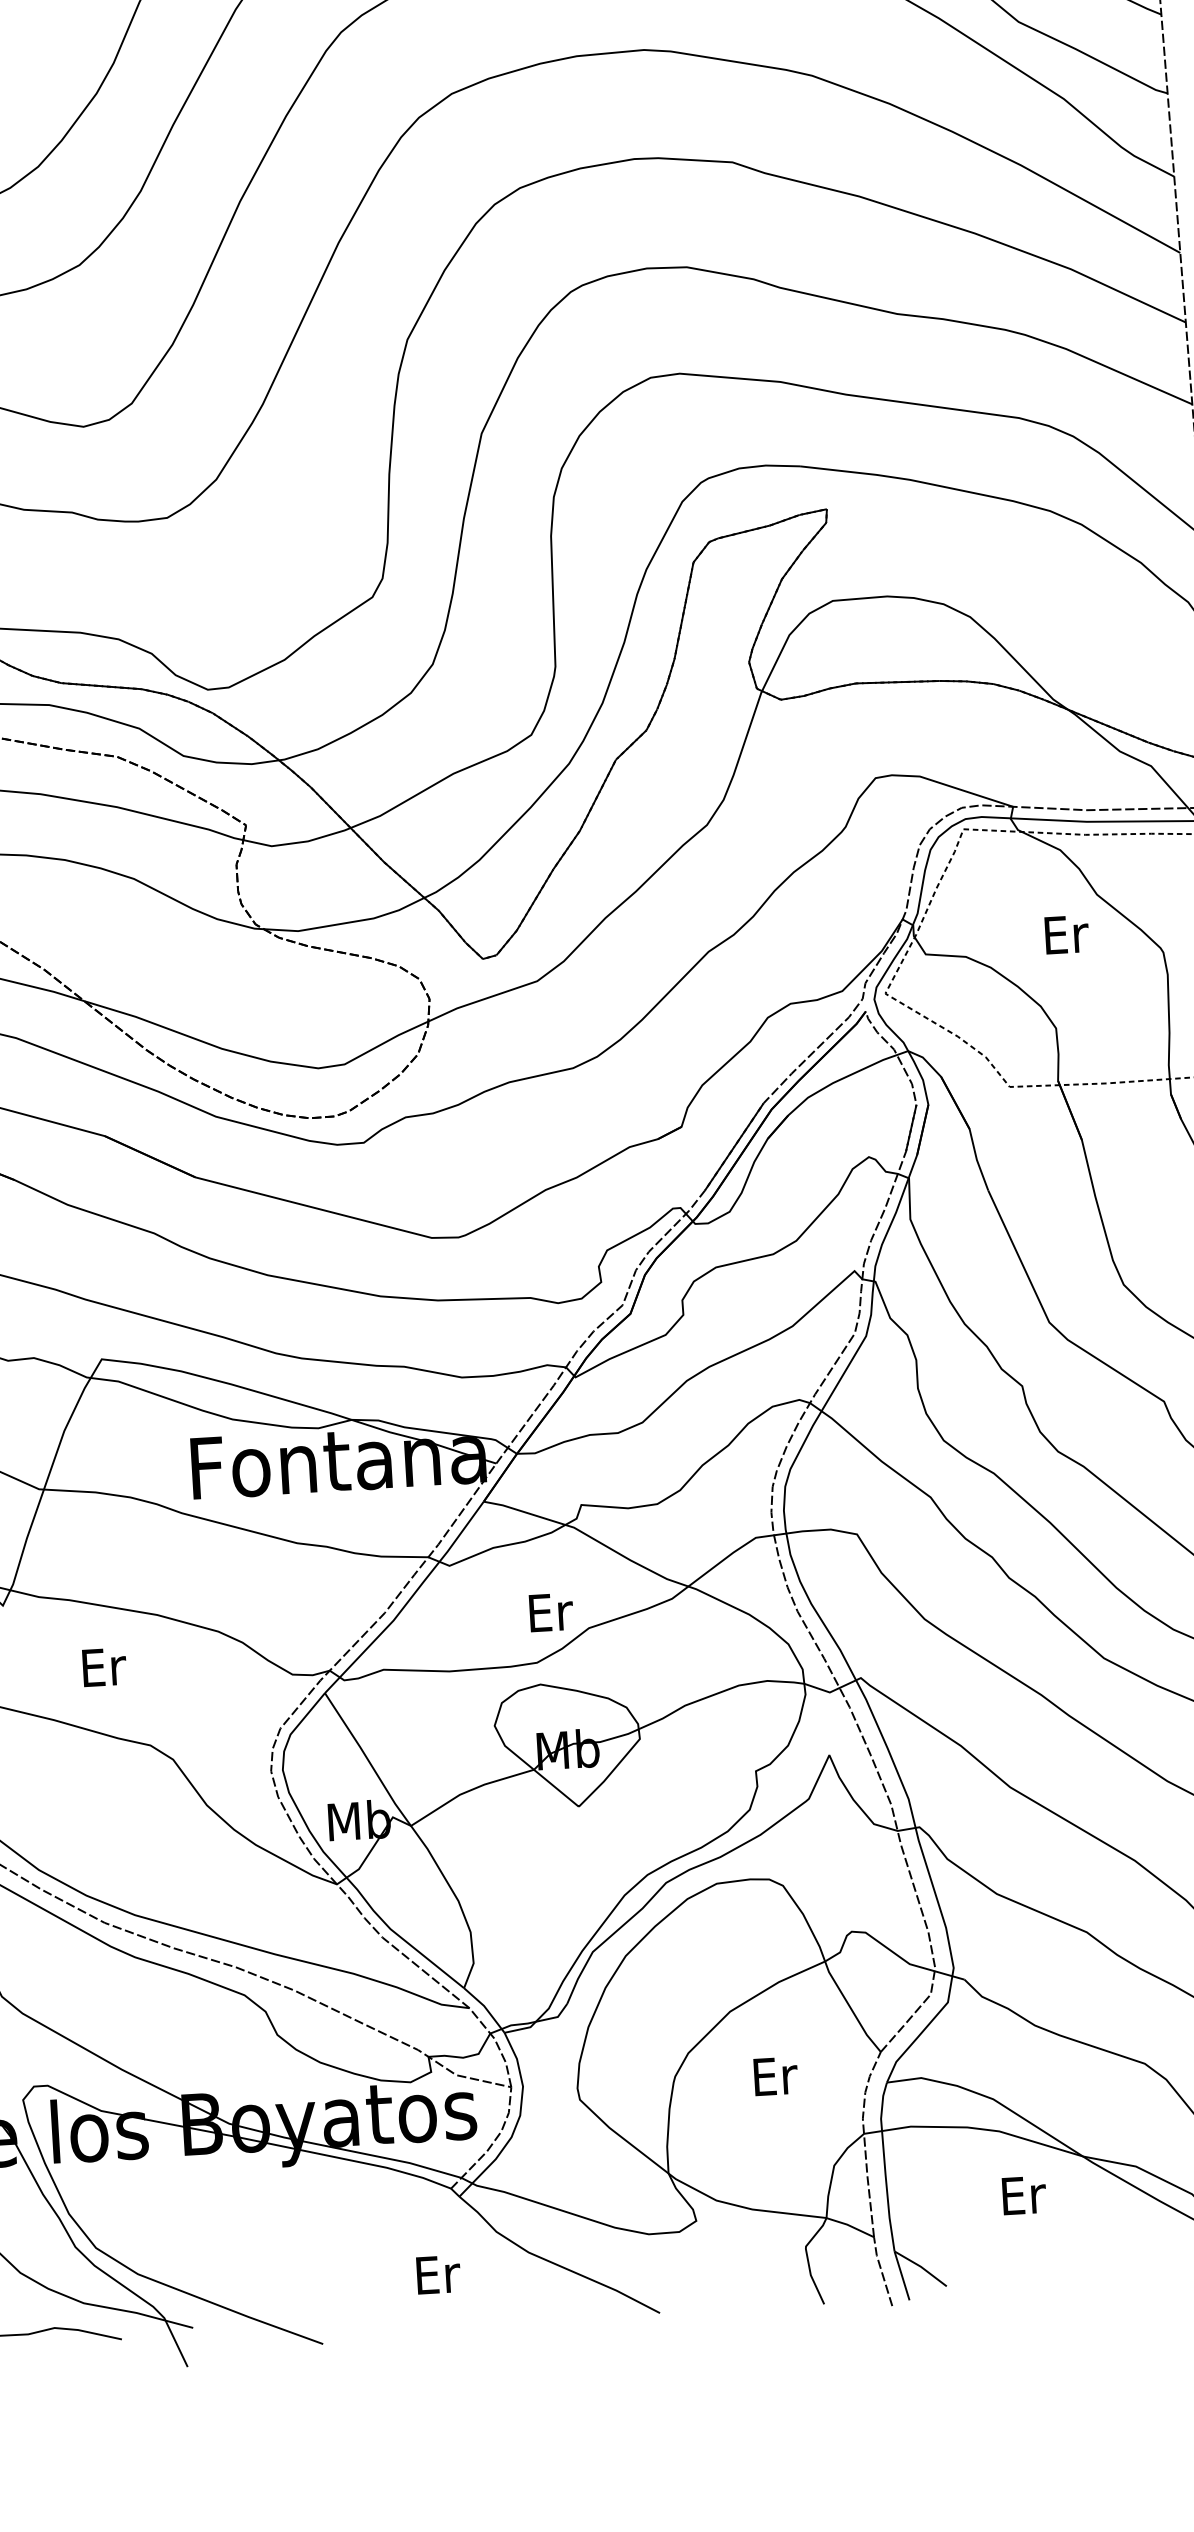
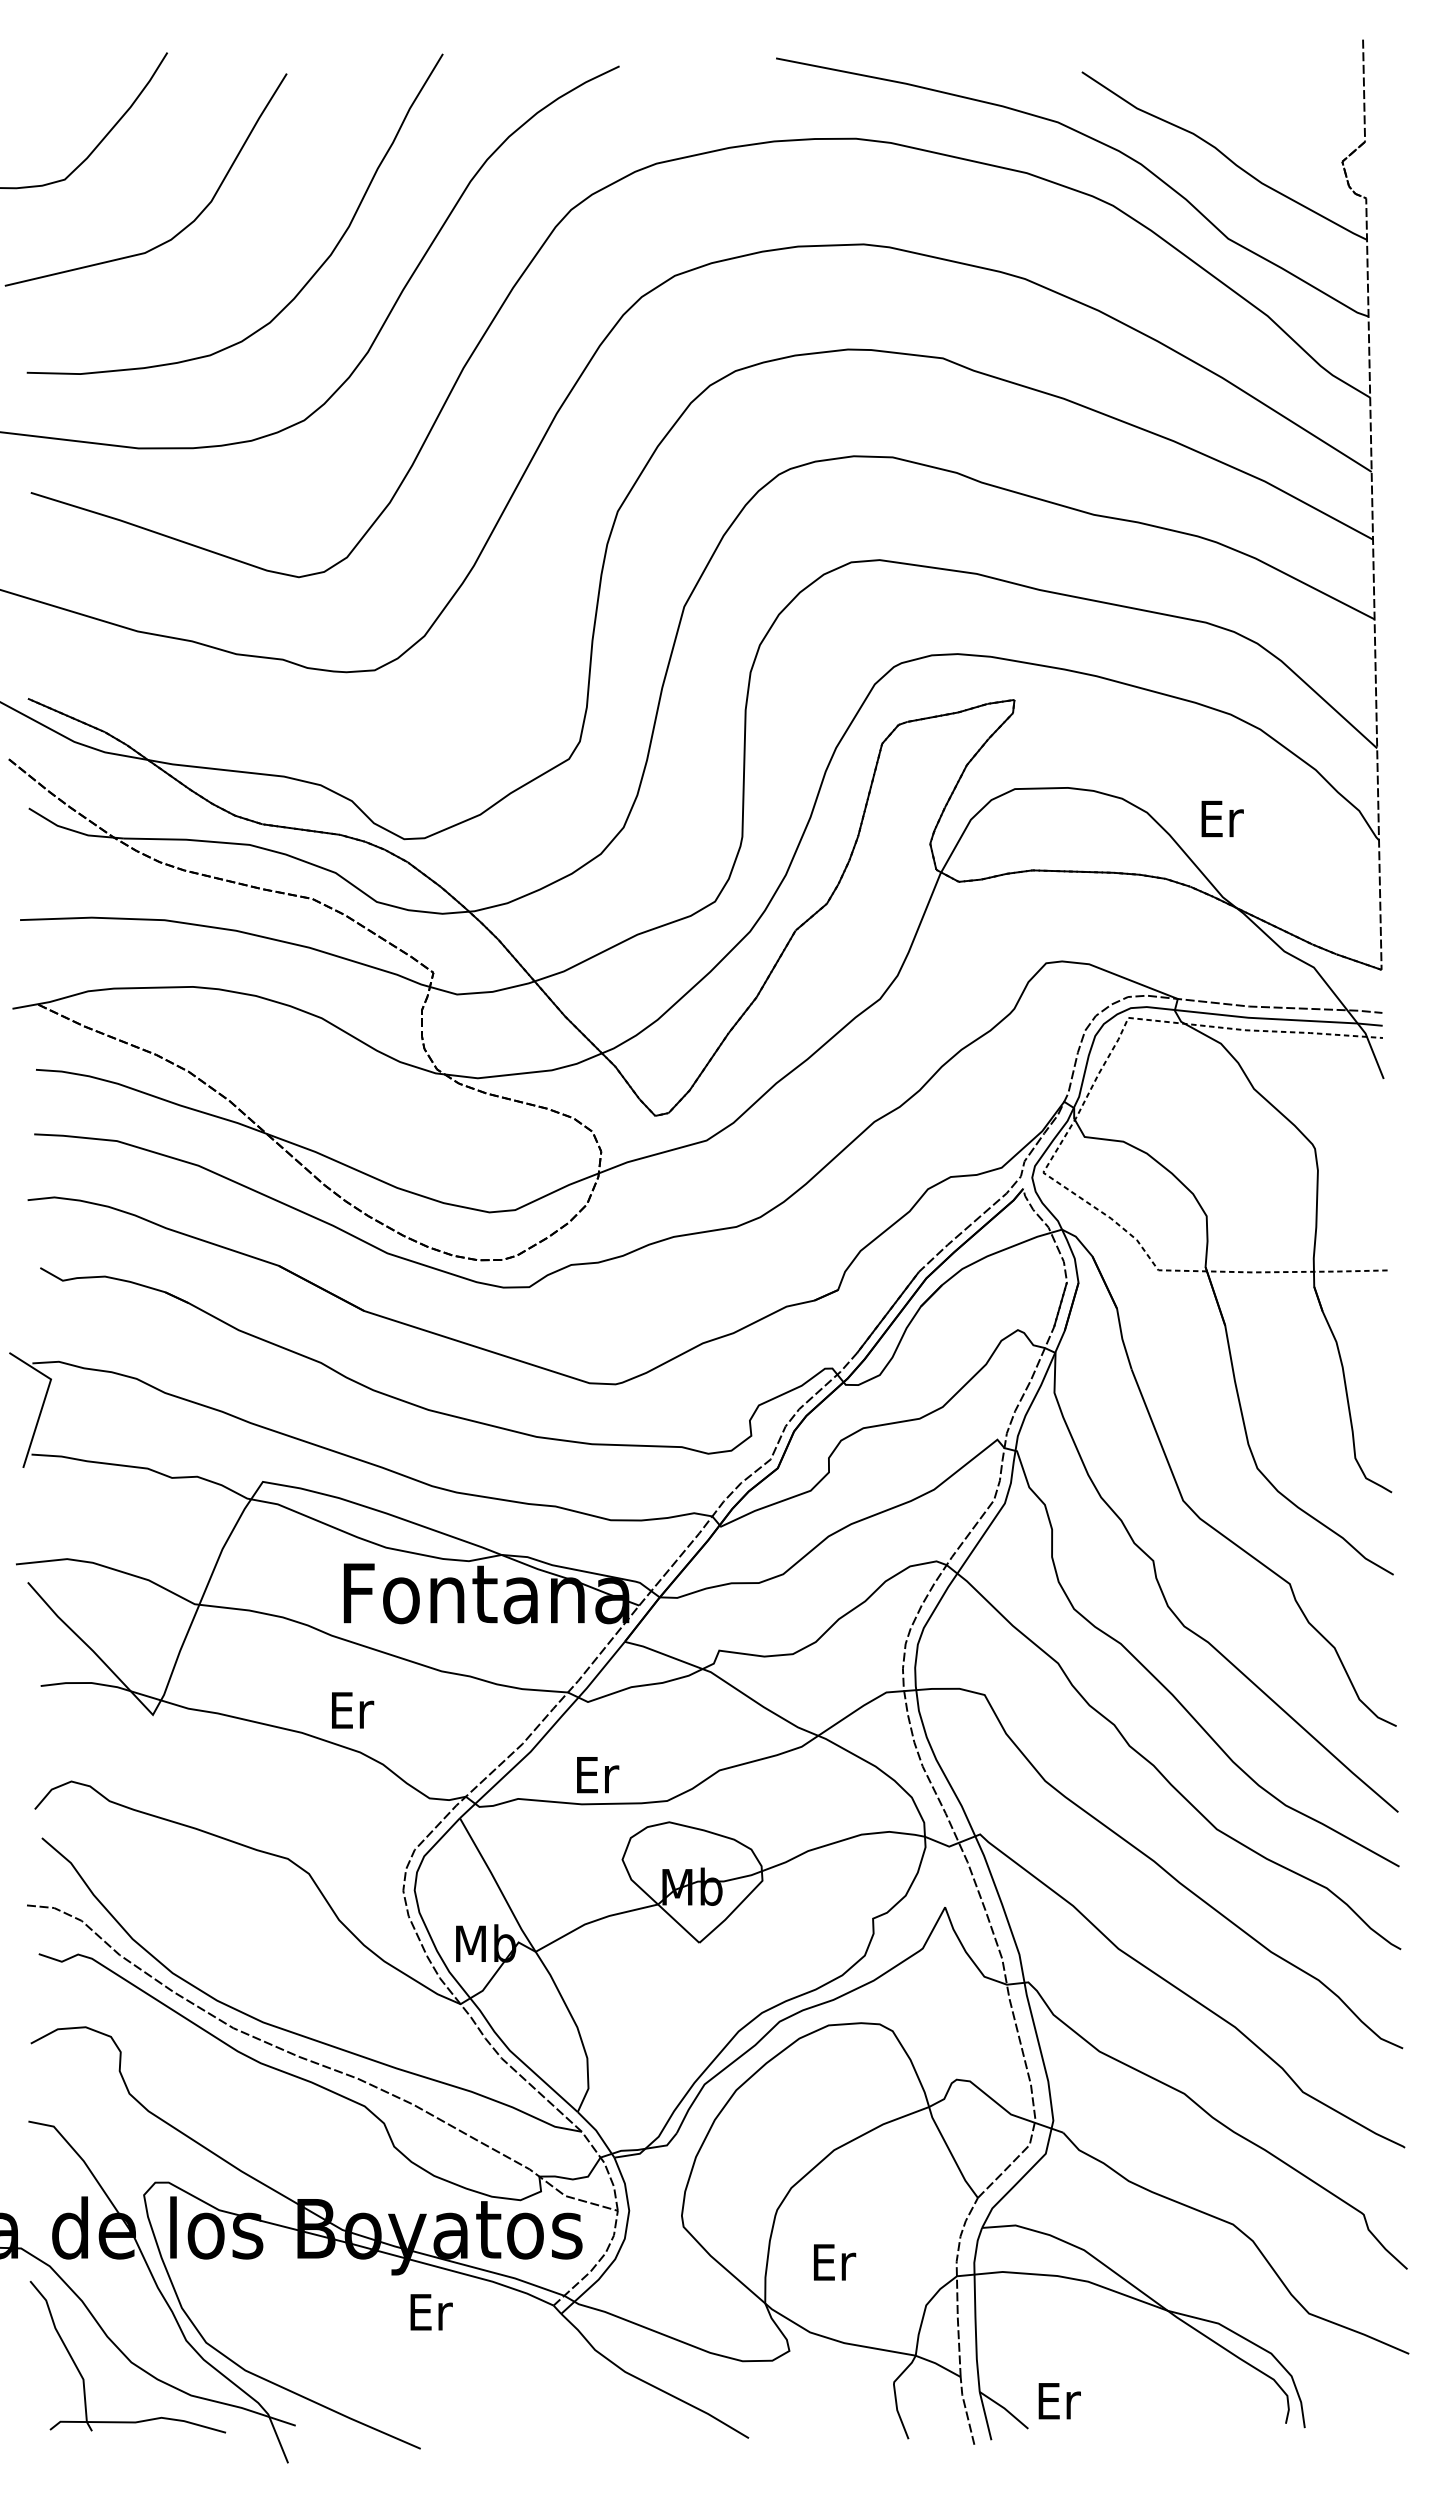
text: (1066, 934) -> (1222, 818), moved
text: (551, 1612) -> (598, 1775), moved
text: (105, 1667) -> (353, 1710), moved
text: (776, 2076) -> (835, 2262), moved
text: (1024, 2195) -> (1059, 2401), moved
text: (438, 2274) -> (431, 2312), moved

